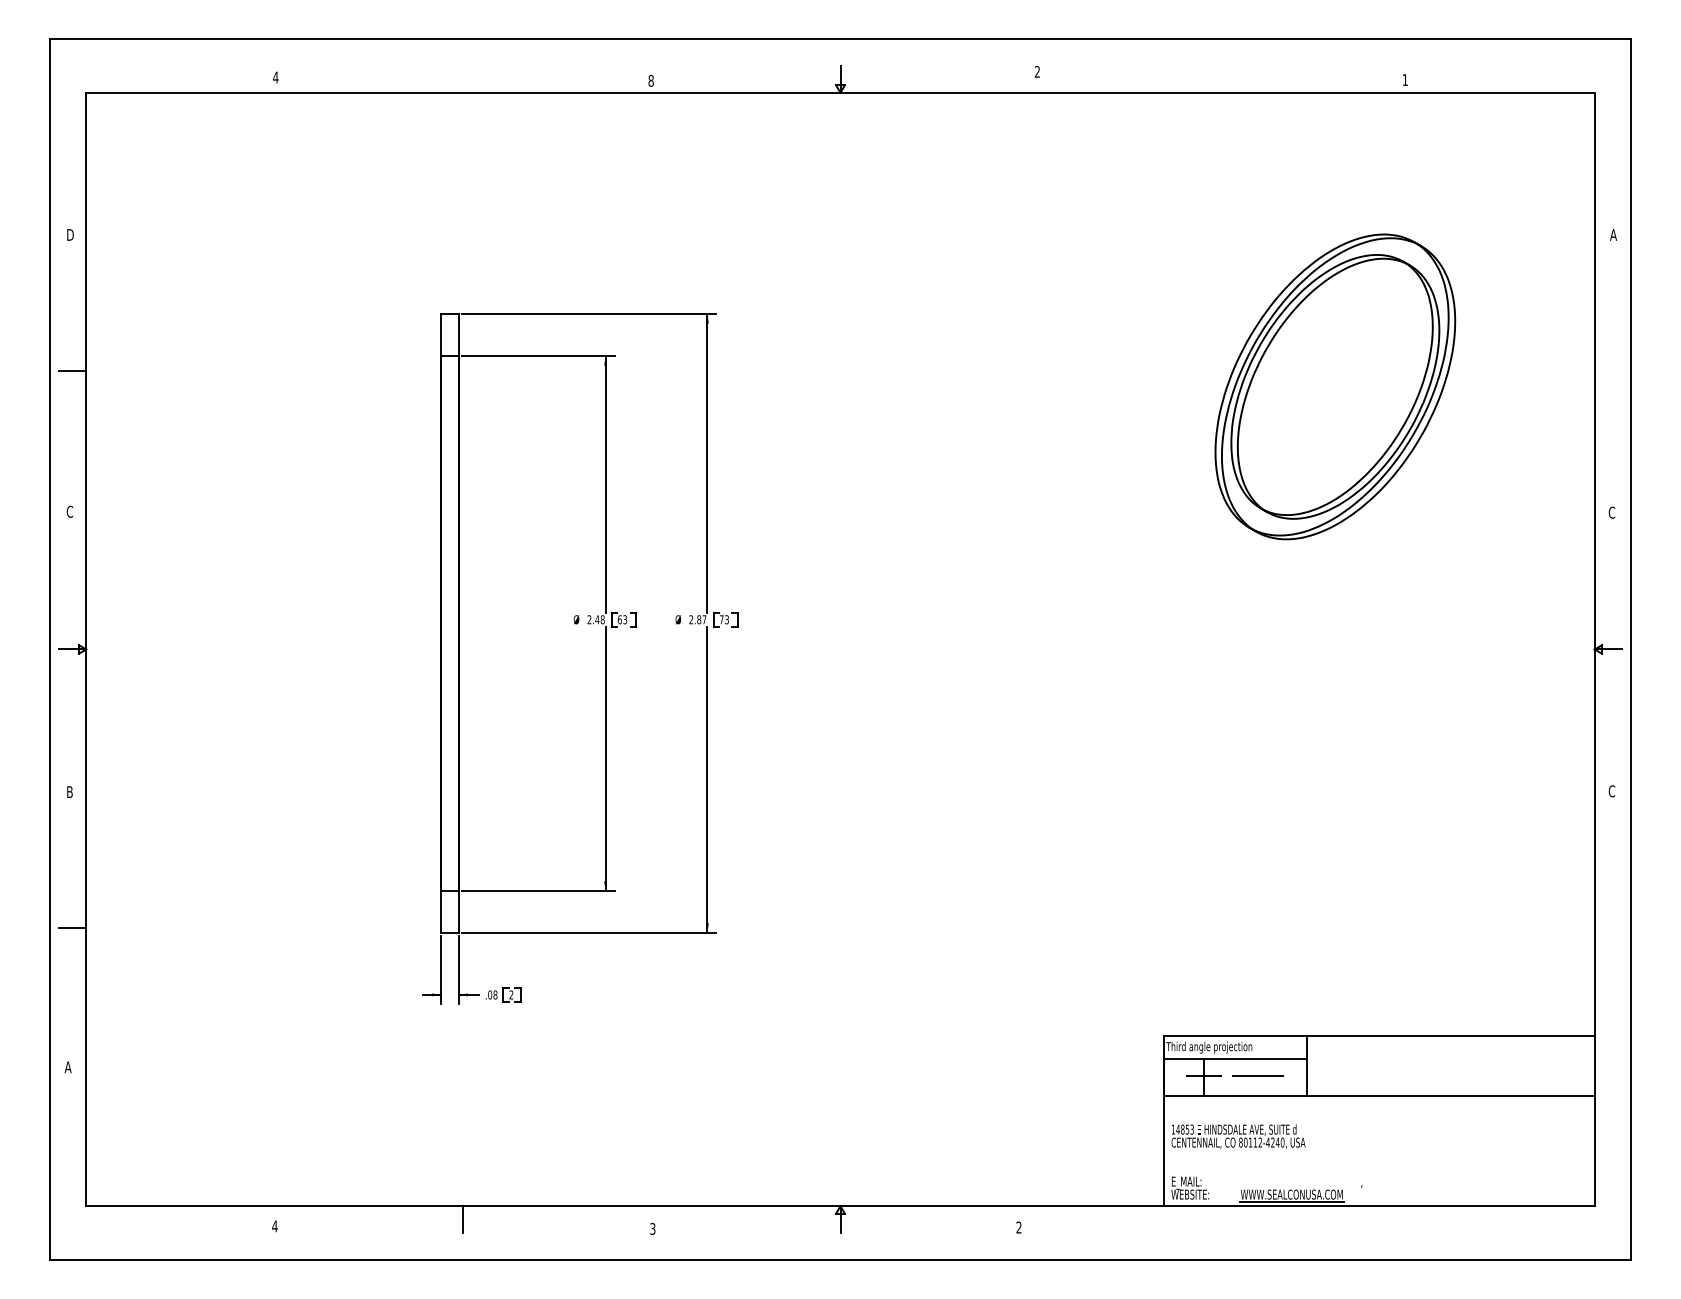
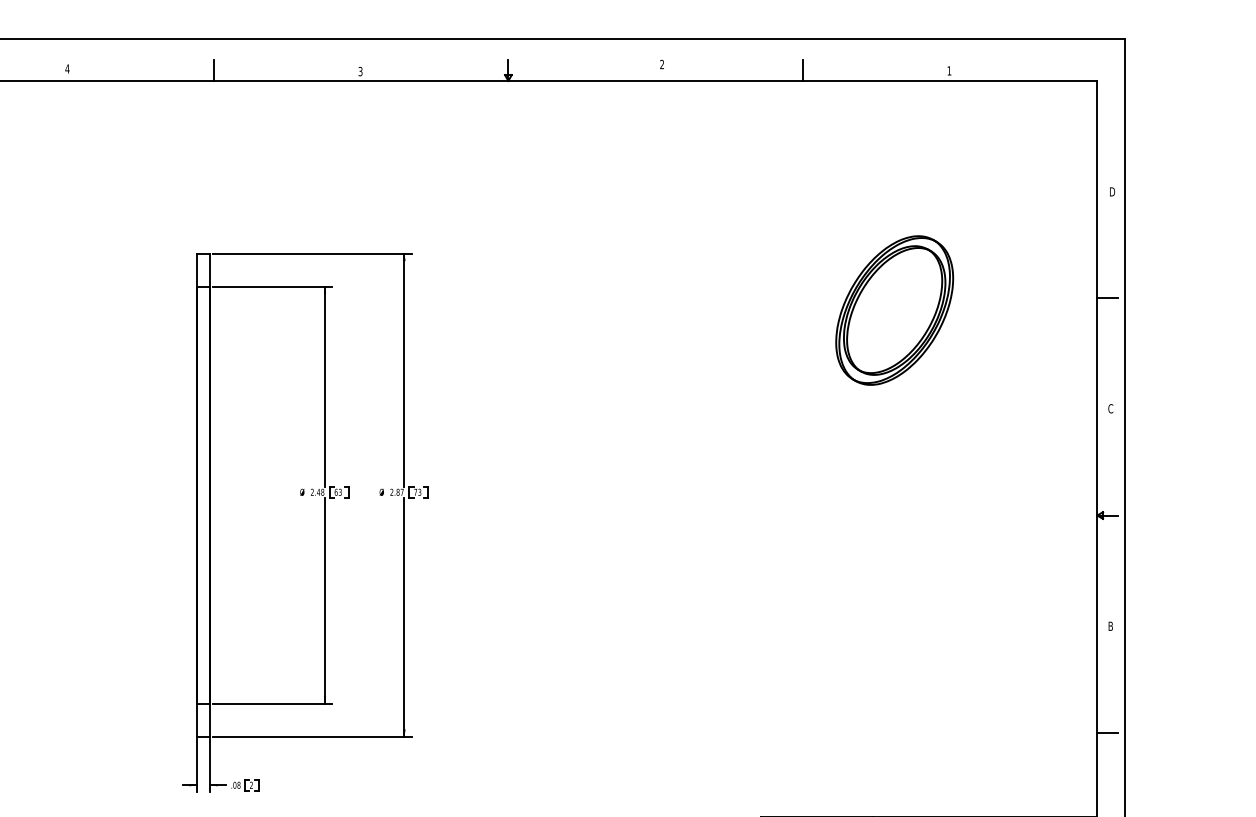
line: (463, 78) -> (214, 69), added
line: (1217, 78) -> (802, 69), added
text: (650, 80) -> (360, 71), 8 -> 3
text: (1613, 234) -> (1111, 191), A -> D
line: (1607, 371) -> (1107, 298), added
part: (1334, 386) -> (894, 310), size x0.62
text: (1611, 791) -> (1110, 626), C -> B
line: (1607, 927) -> (1107, 732), added

